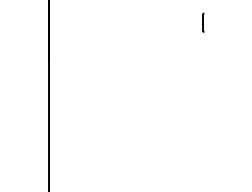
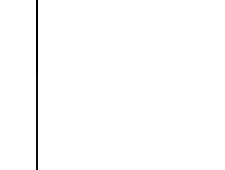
line: (203, 22) -> (191, 34), removed

